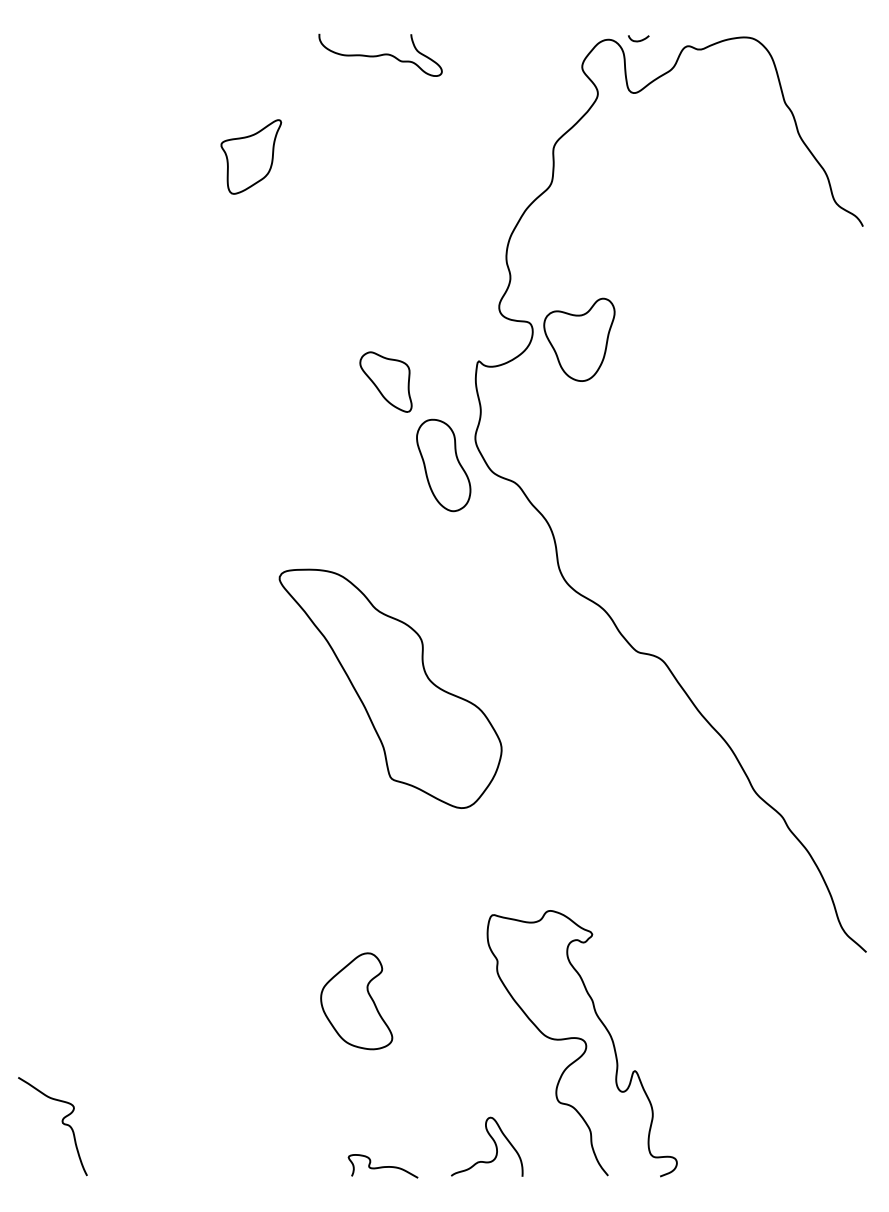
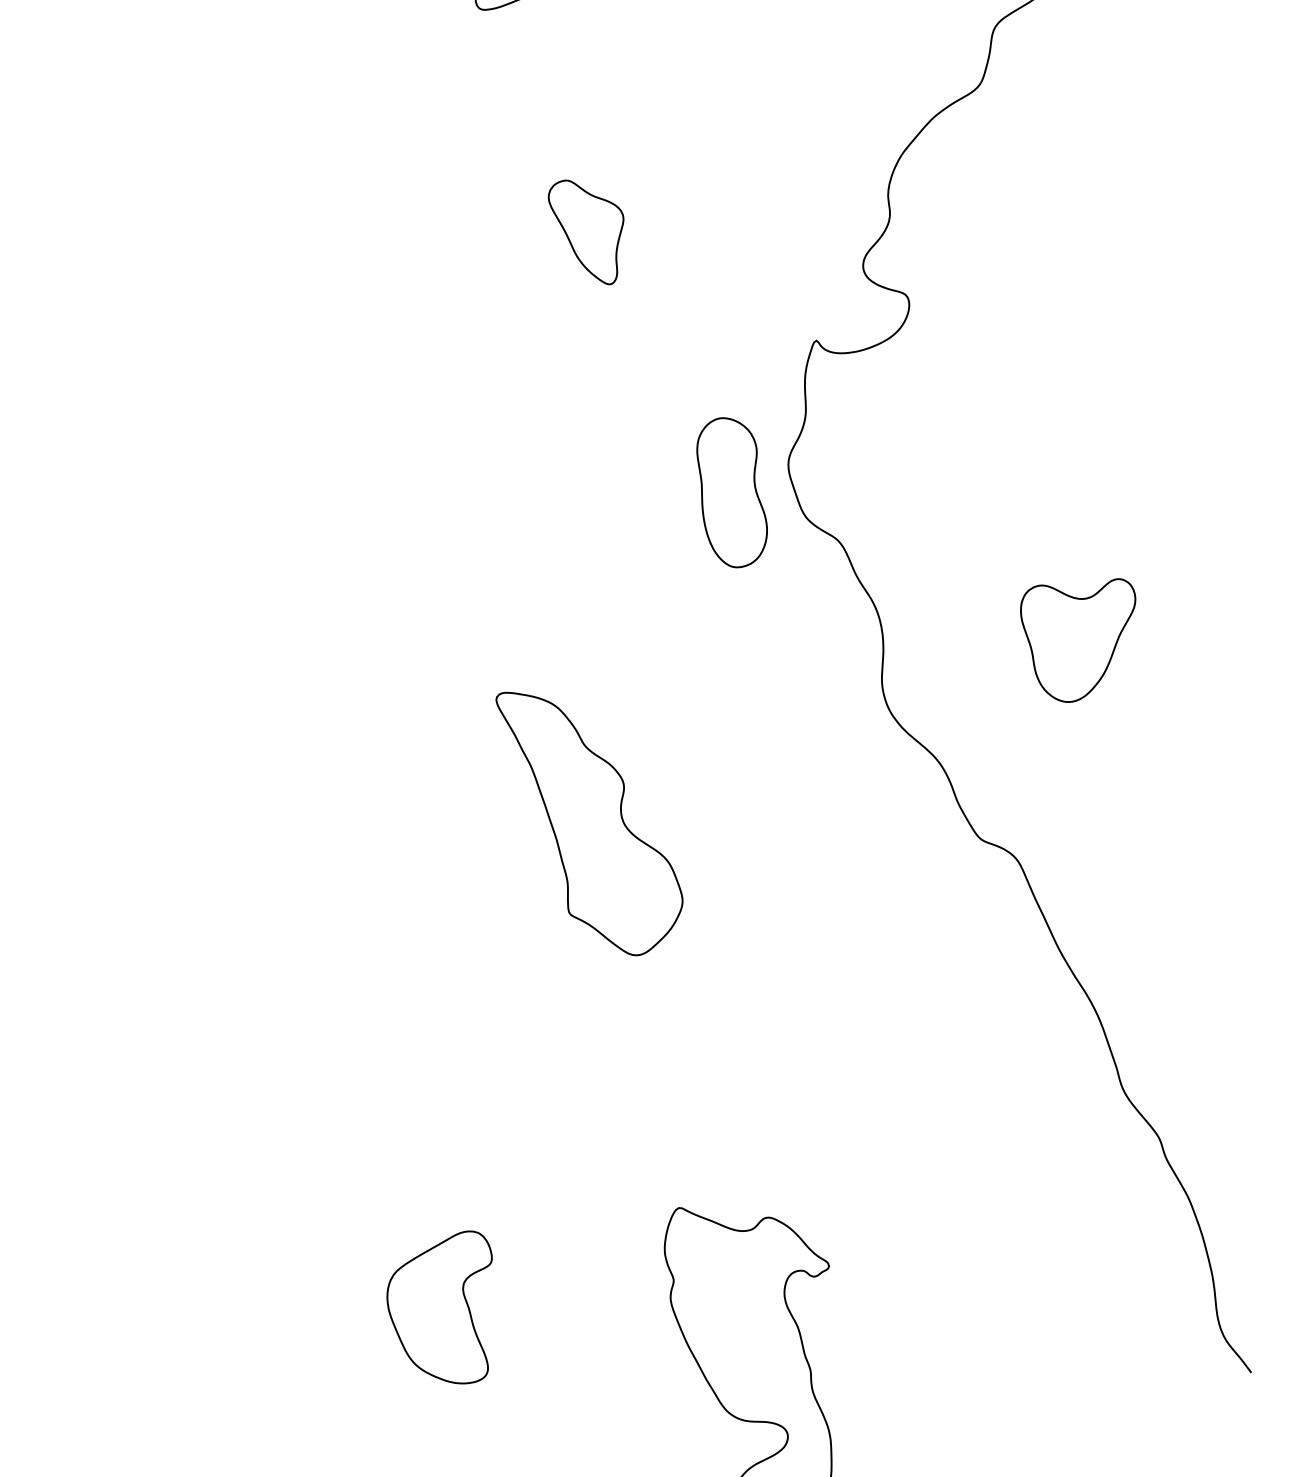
part: (579, 339) -> (1072, 636), moved
part: (385, 381) -> (582, 230), moved
part: (390, 688) -> (584, 825), size x0.62

